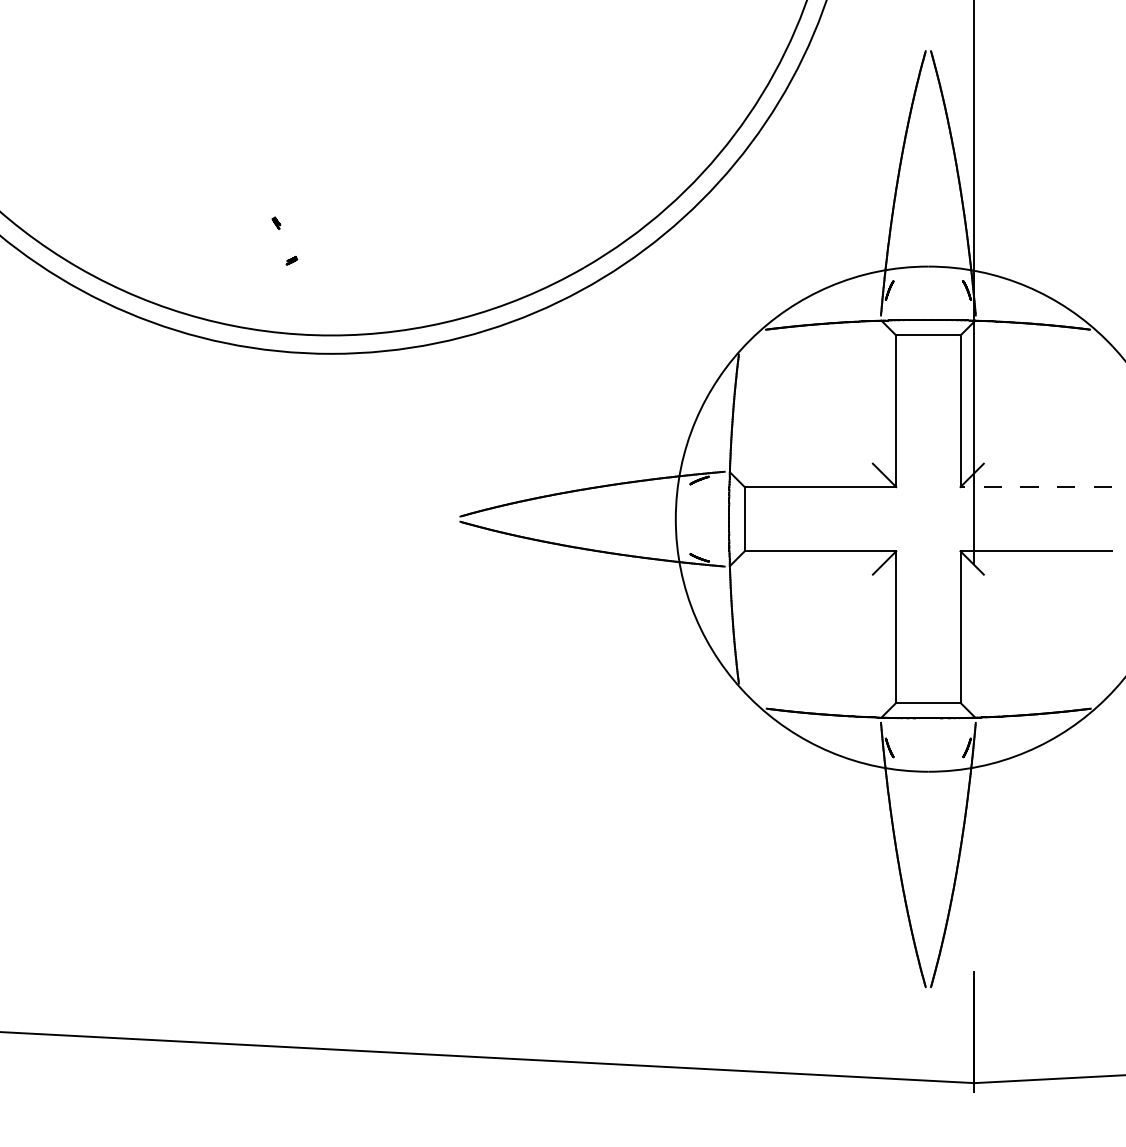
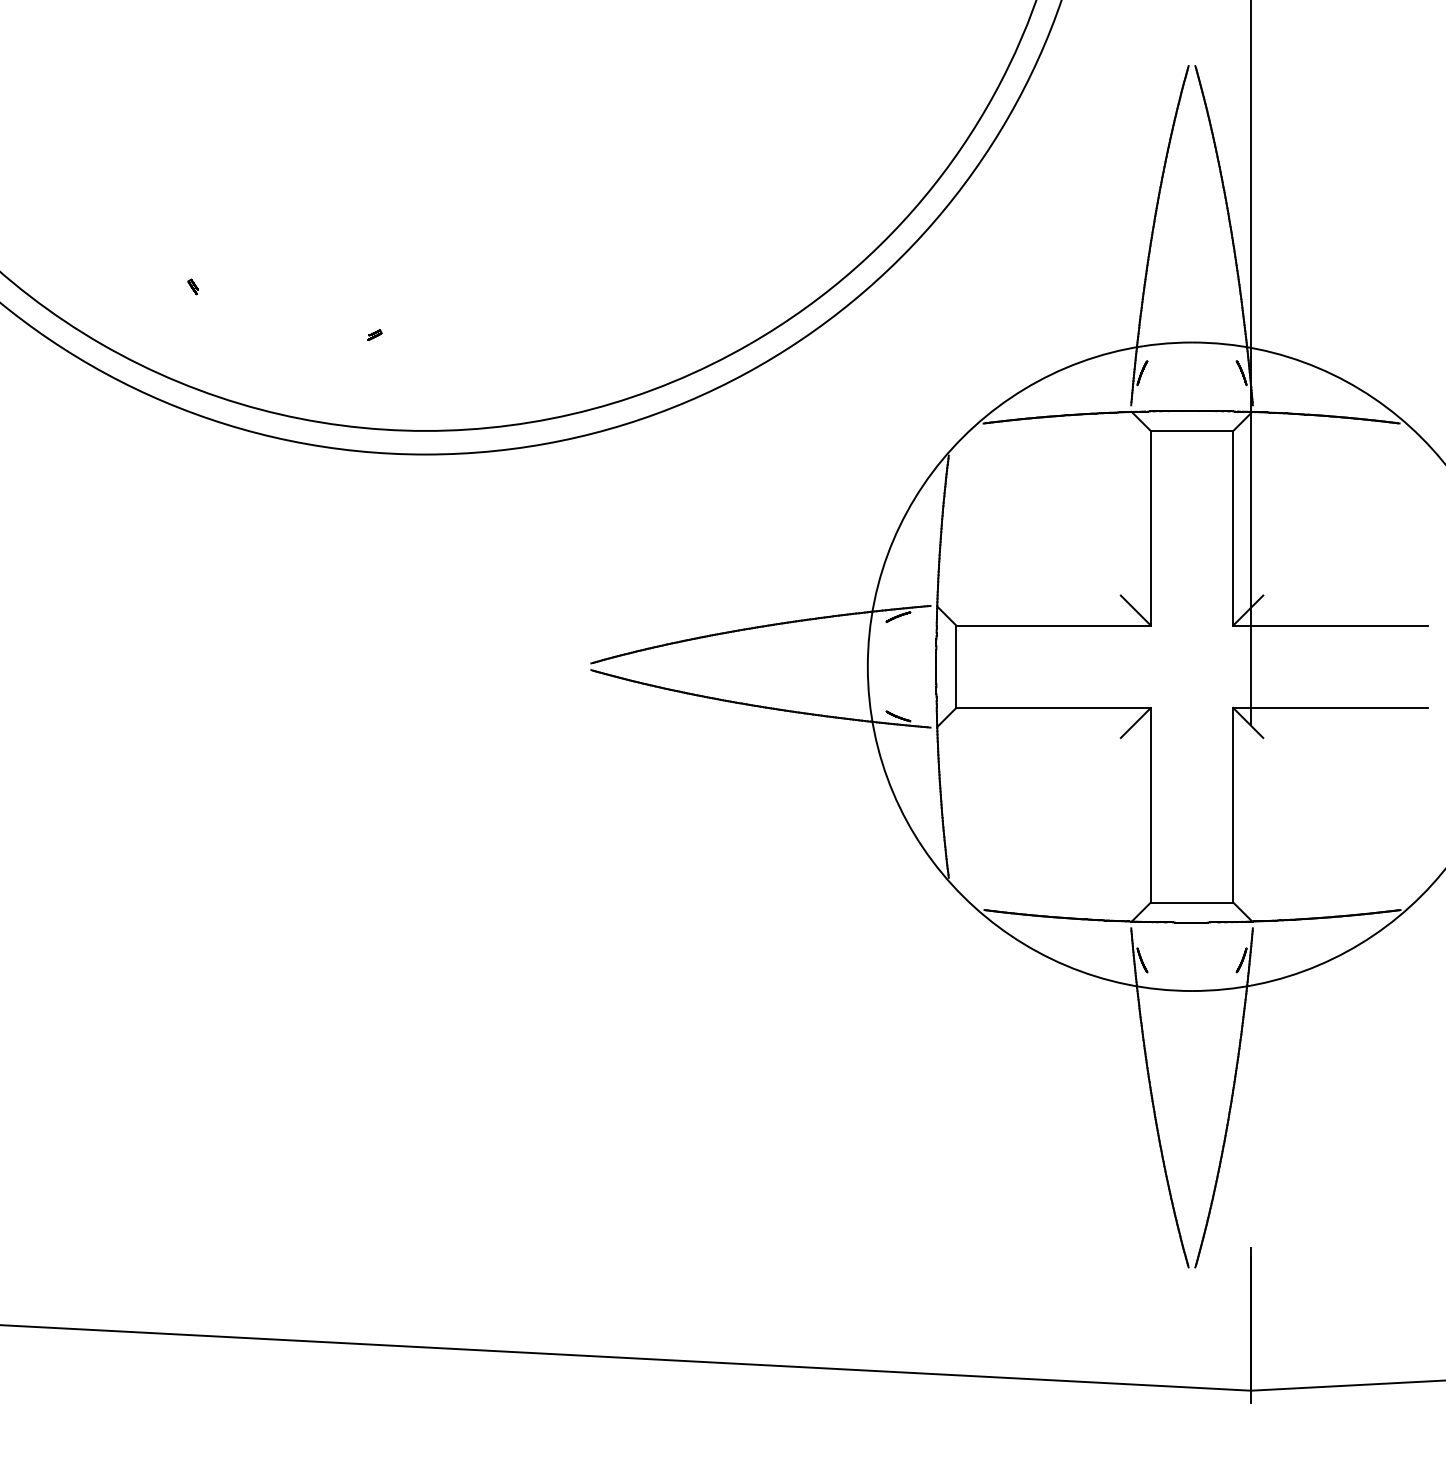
part: (275, 222) -> (192, 286), moved
line: (1036, 487) -> (1330, 625), dashed -> solid

